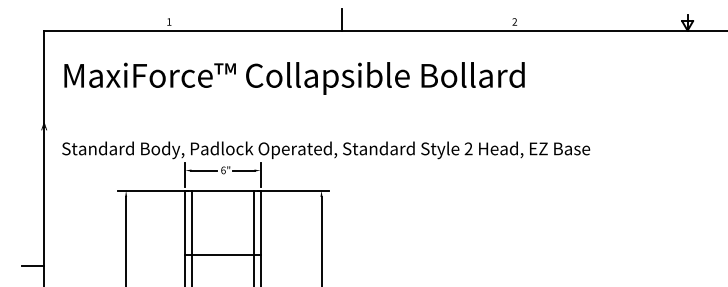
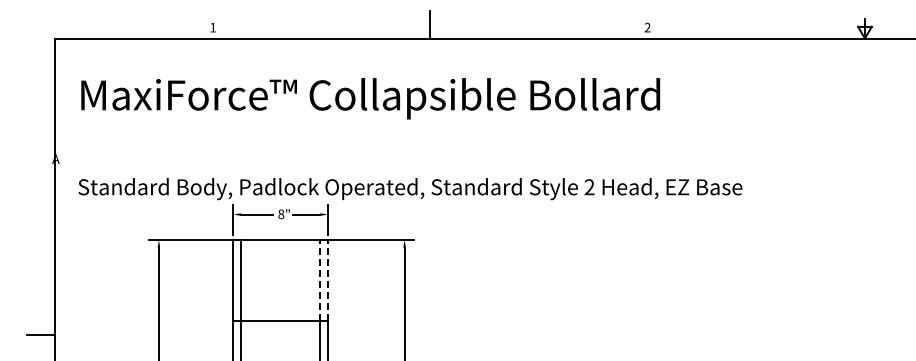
text: (223, 170) -> (281, 214), 6" -> 8"
line: (254, 222) -> (320, 279), solid -> dashed
line: (261, 222) -> (328, 279), solid -> dashed

